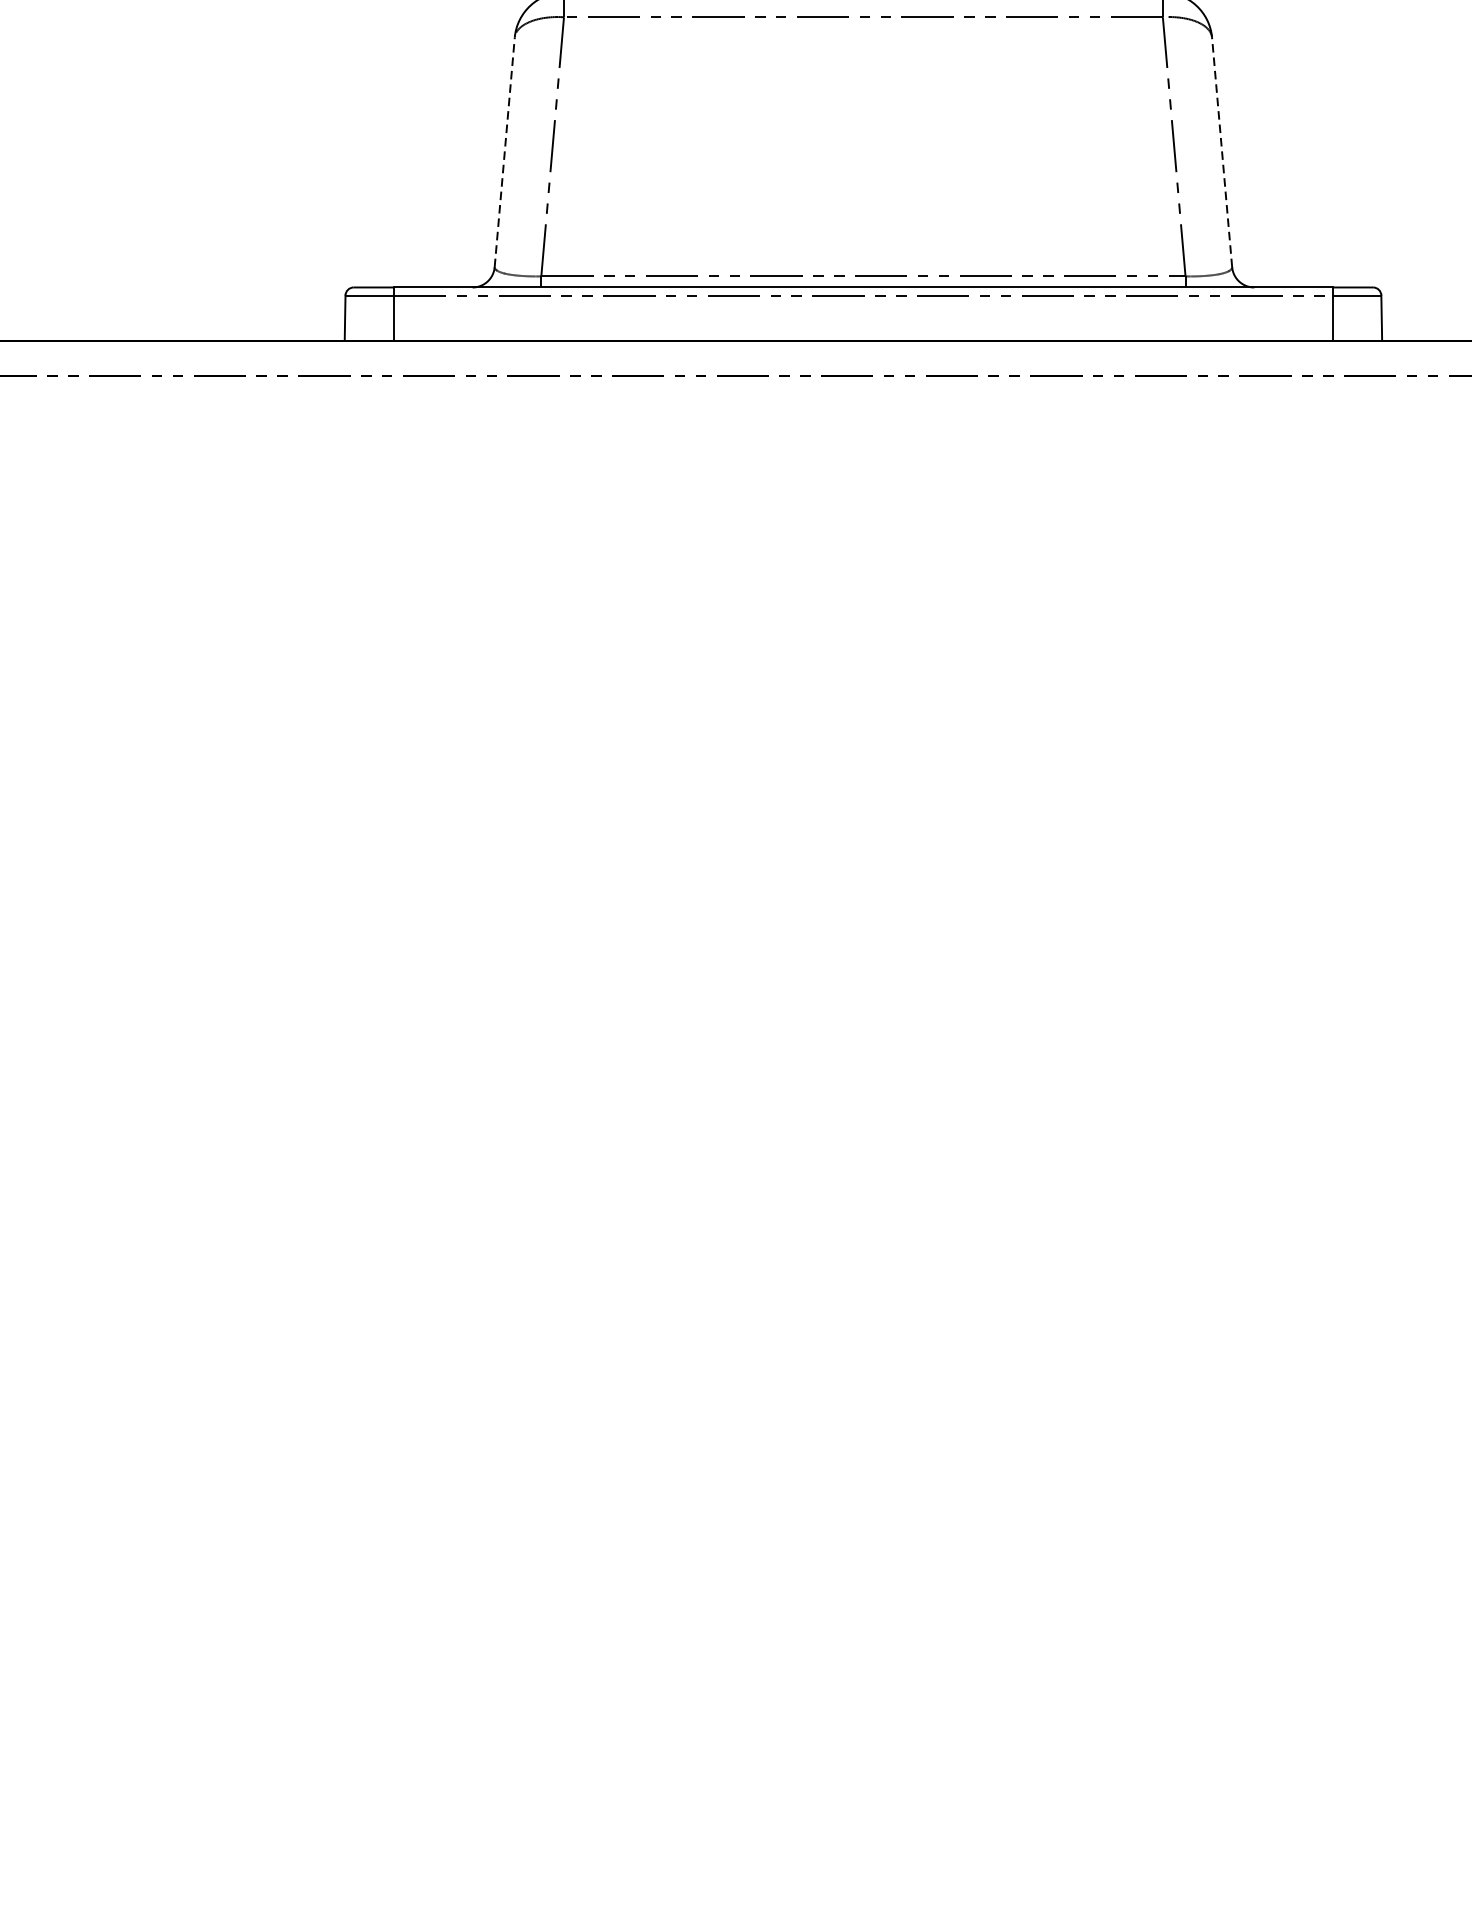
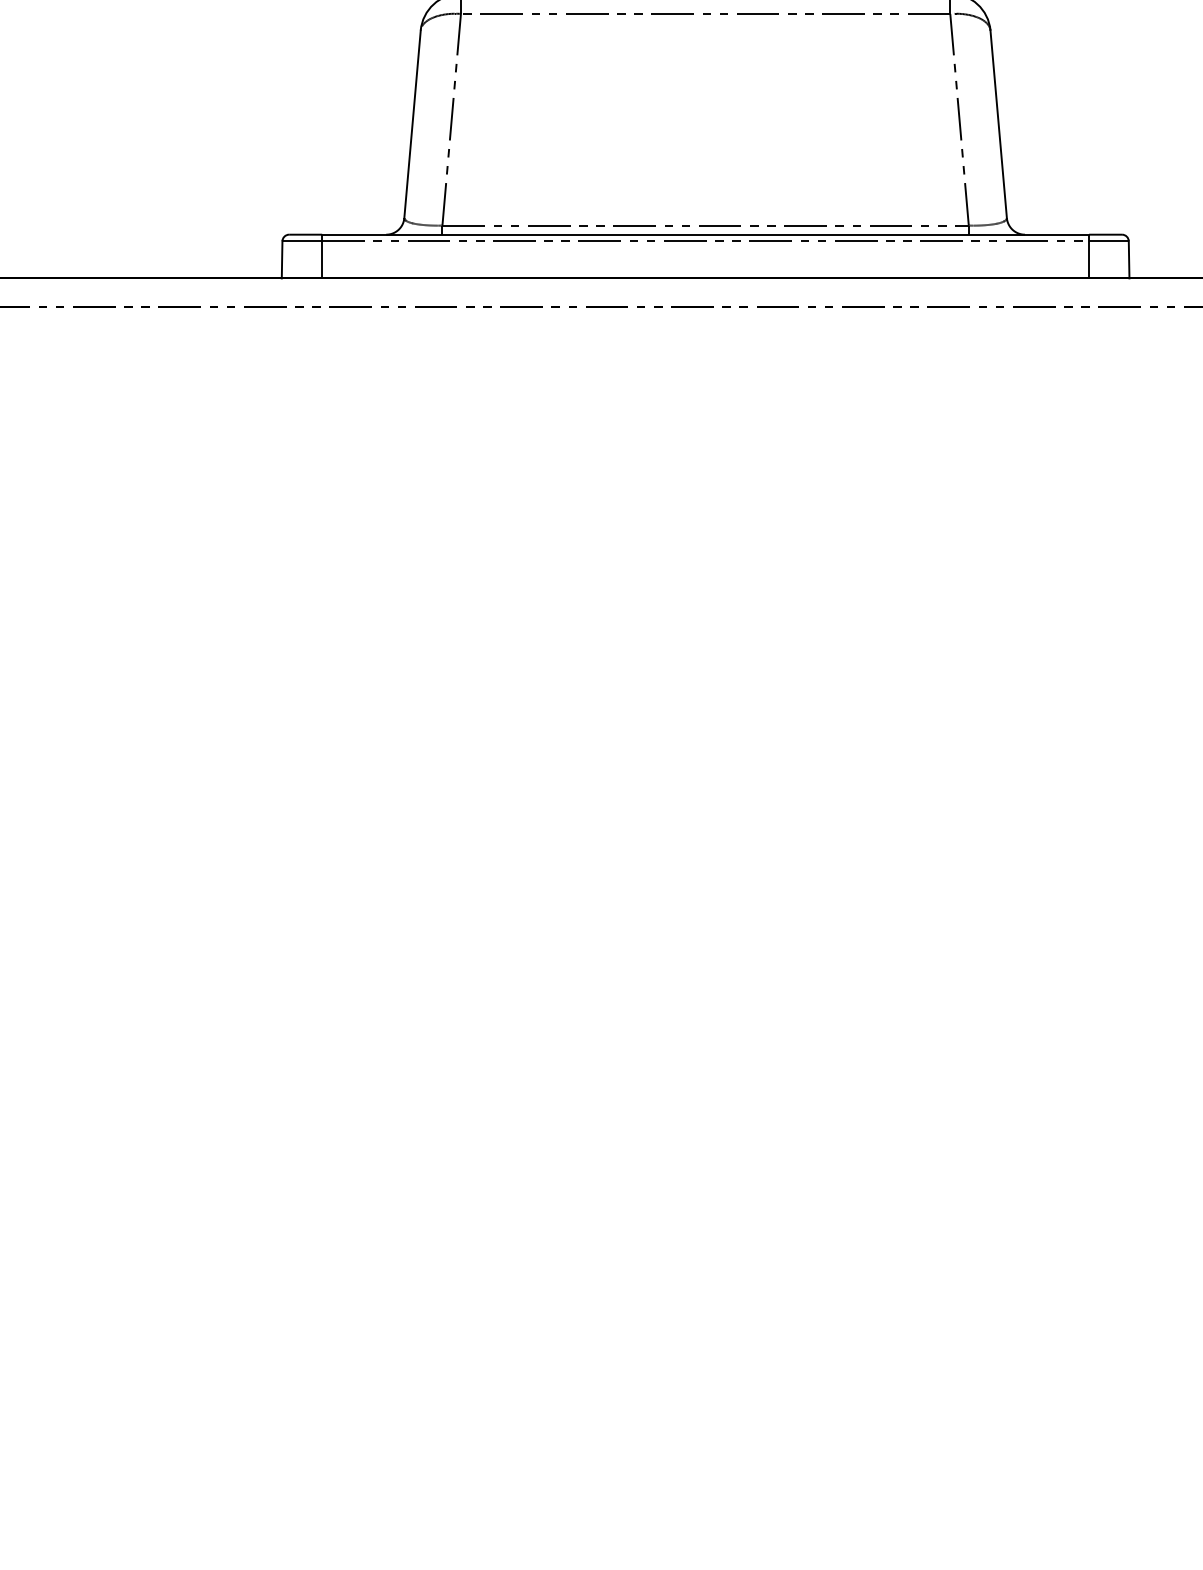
line: (504, 151) -> (412, 123), dashed -> solid
line: (1221, 151) -> (998, 123), dashed -> solid

